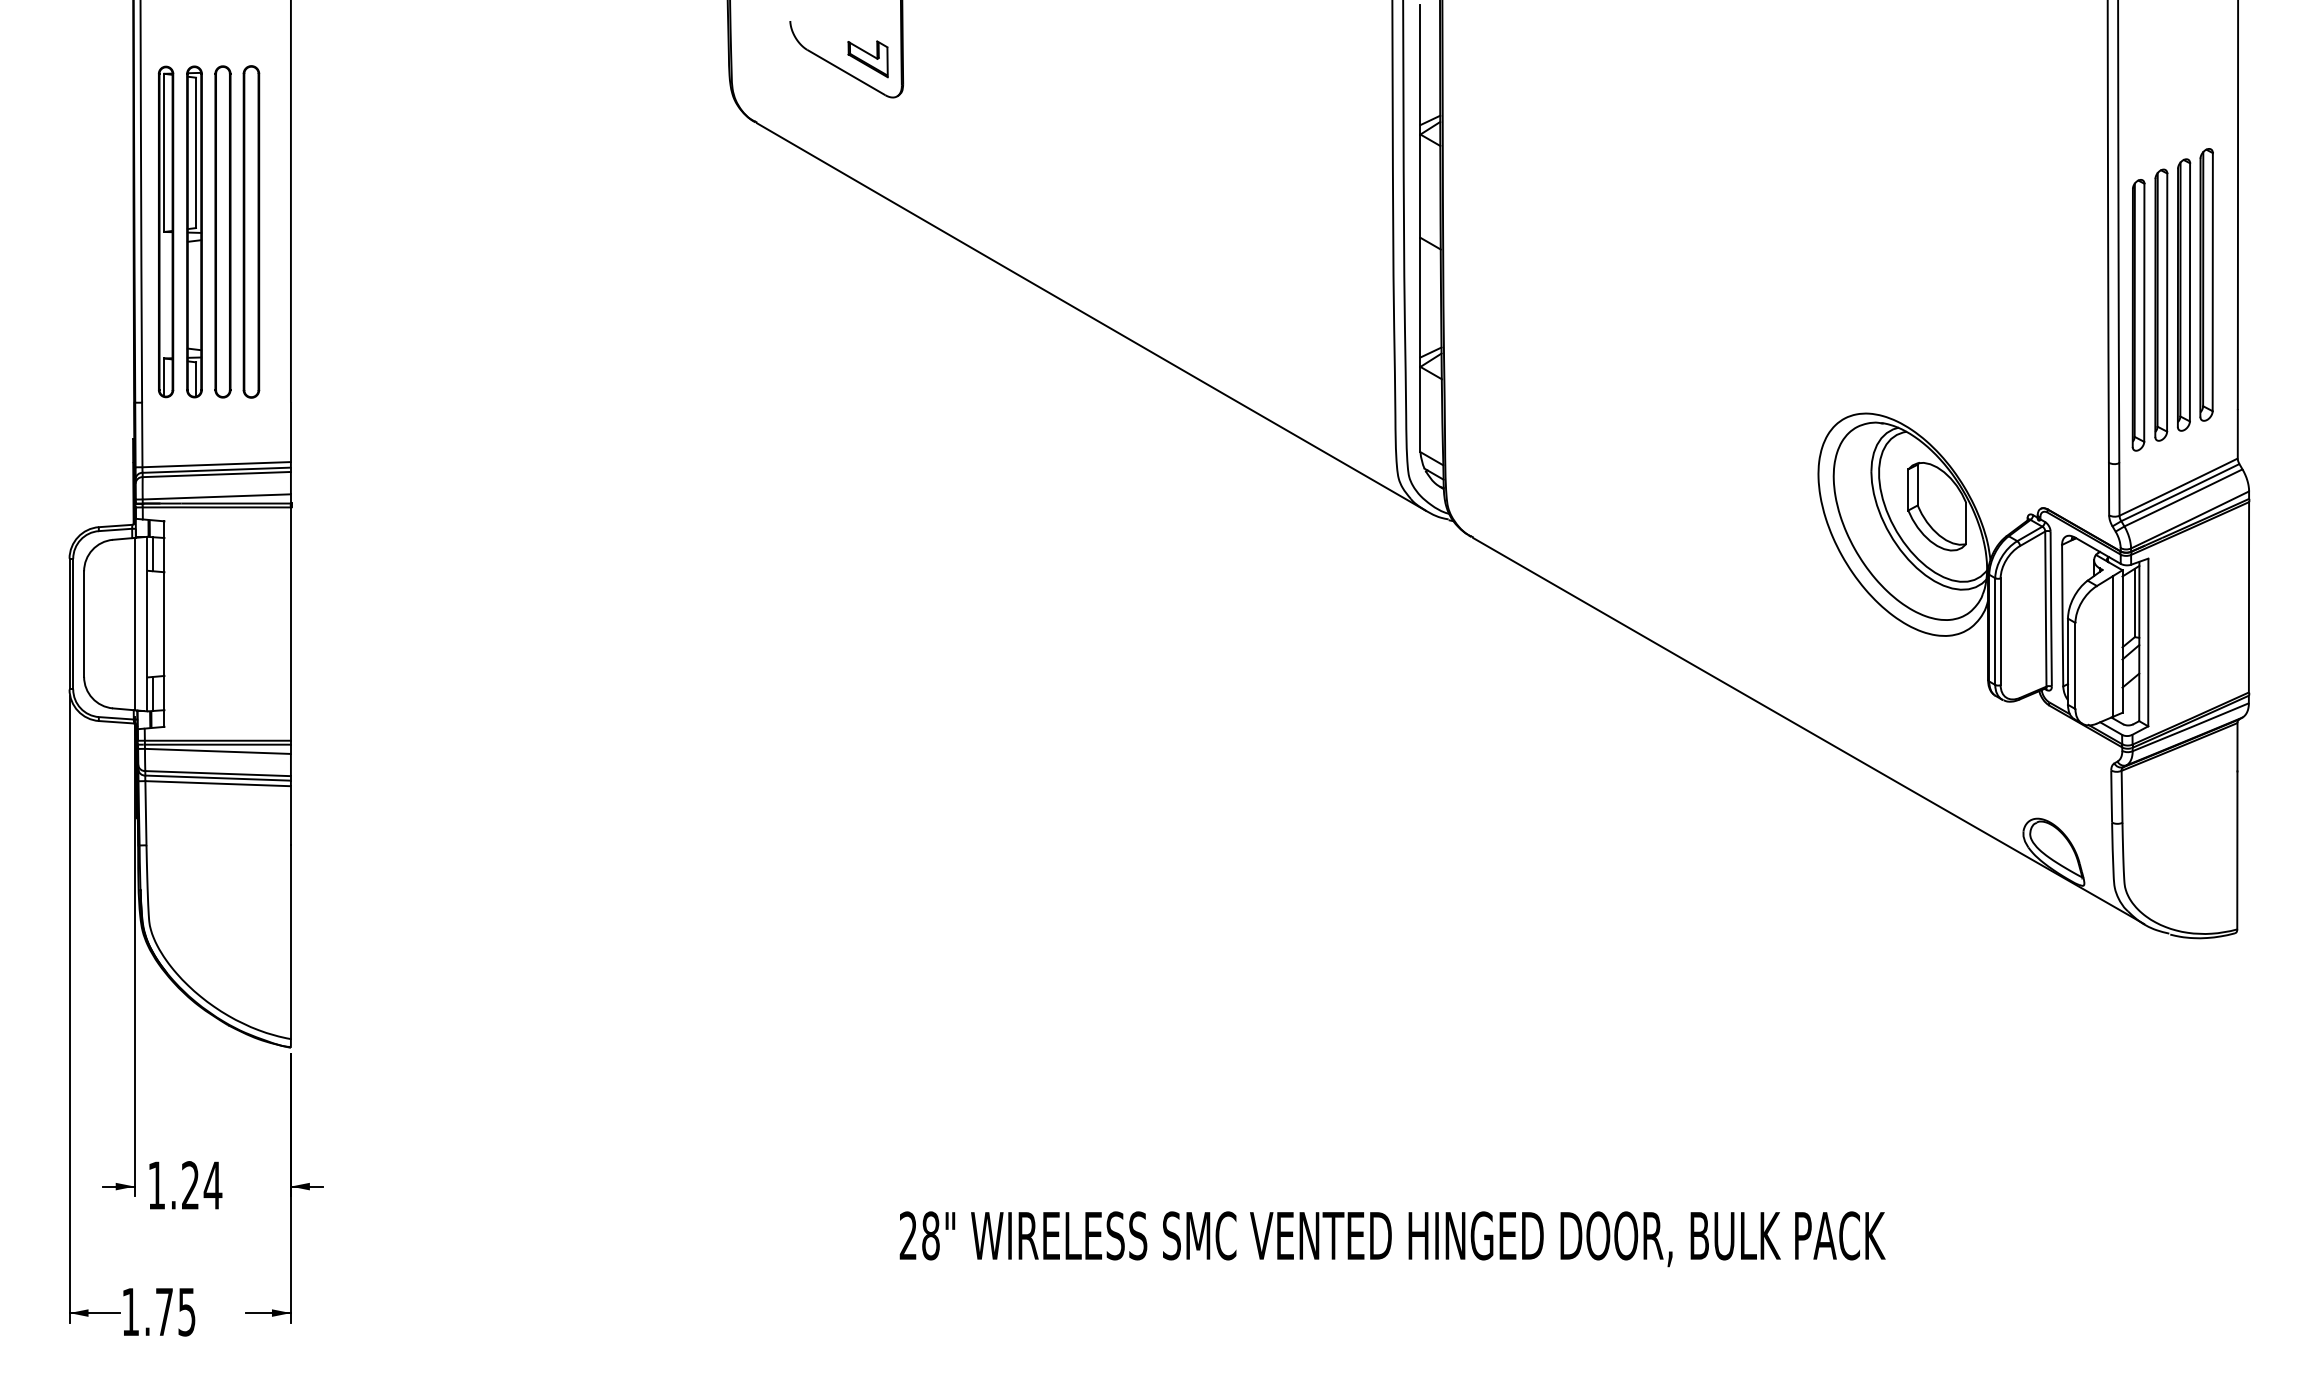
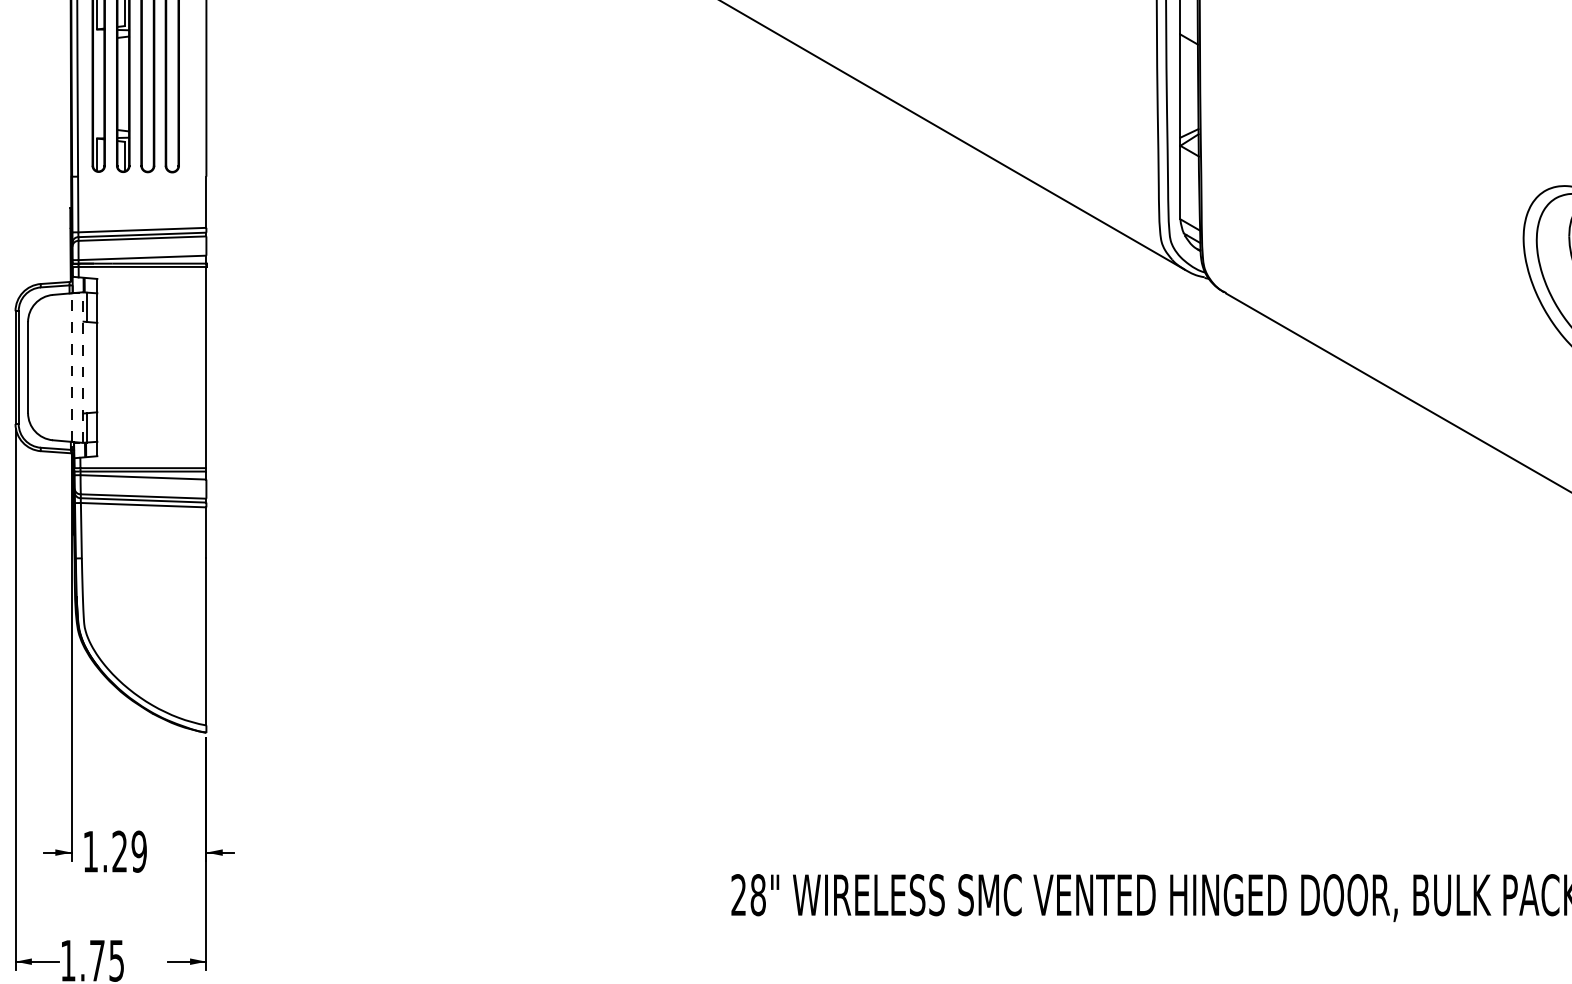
line: (134, 623) -> (71, 367), solid -> dashed
line: (147, 623) -> (82, 367), solid -> dashed
text: (212, 1185) -> (138, 851), 1.24 -> 1.29

